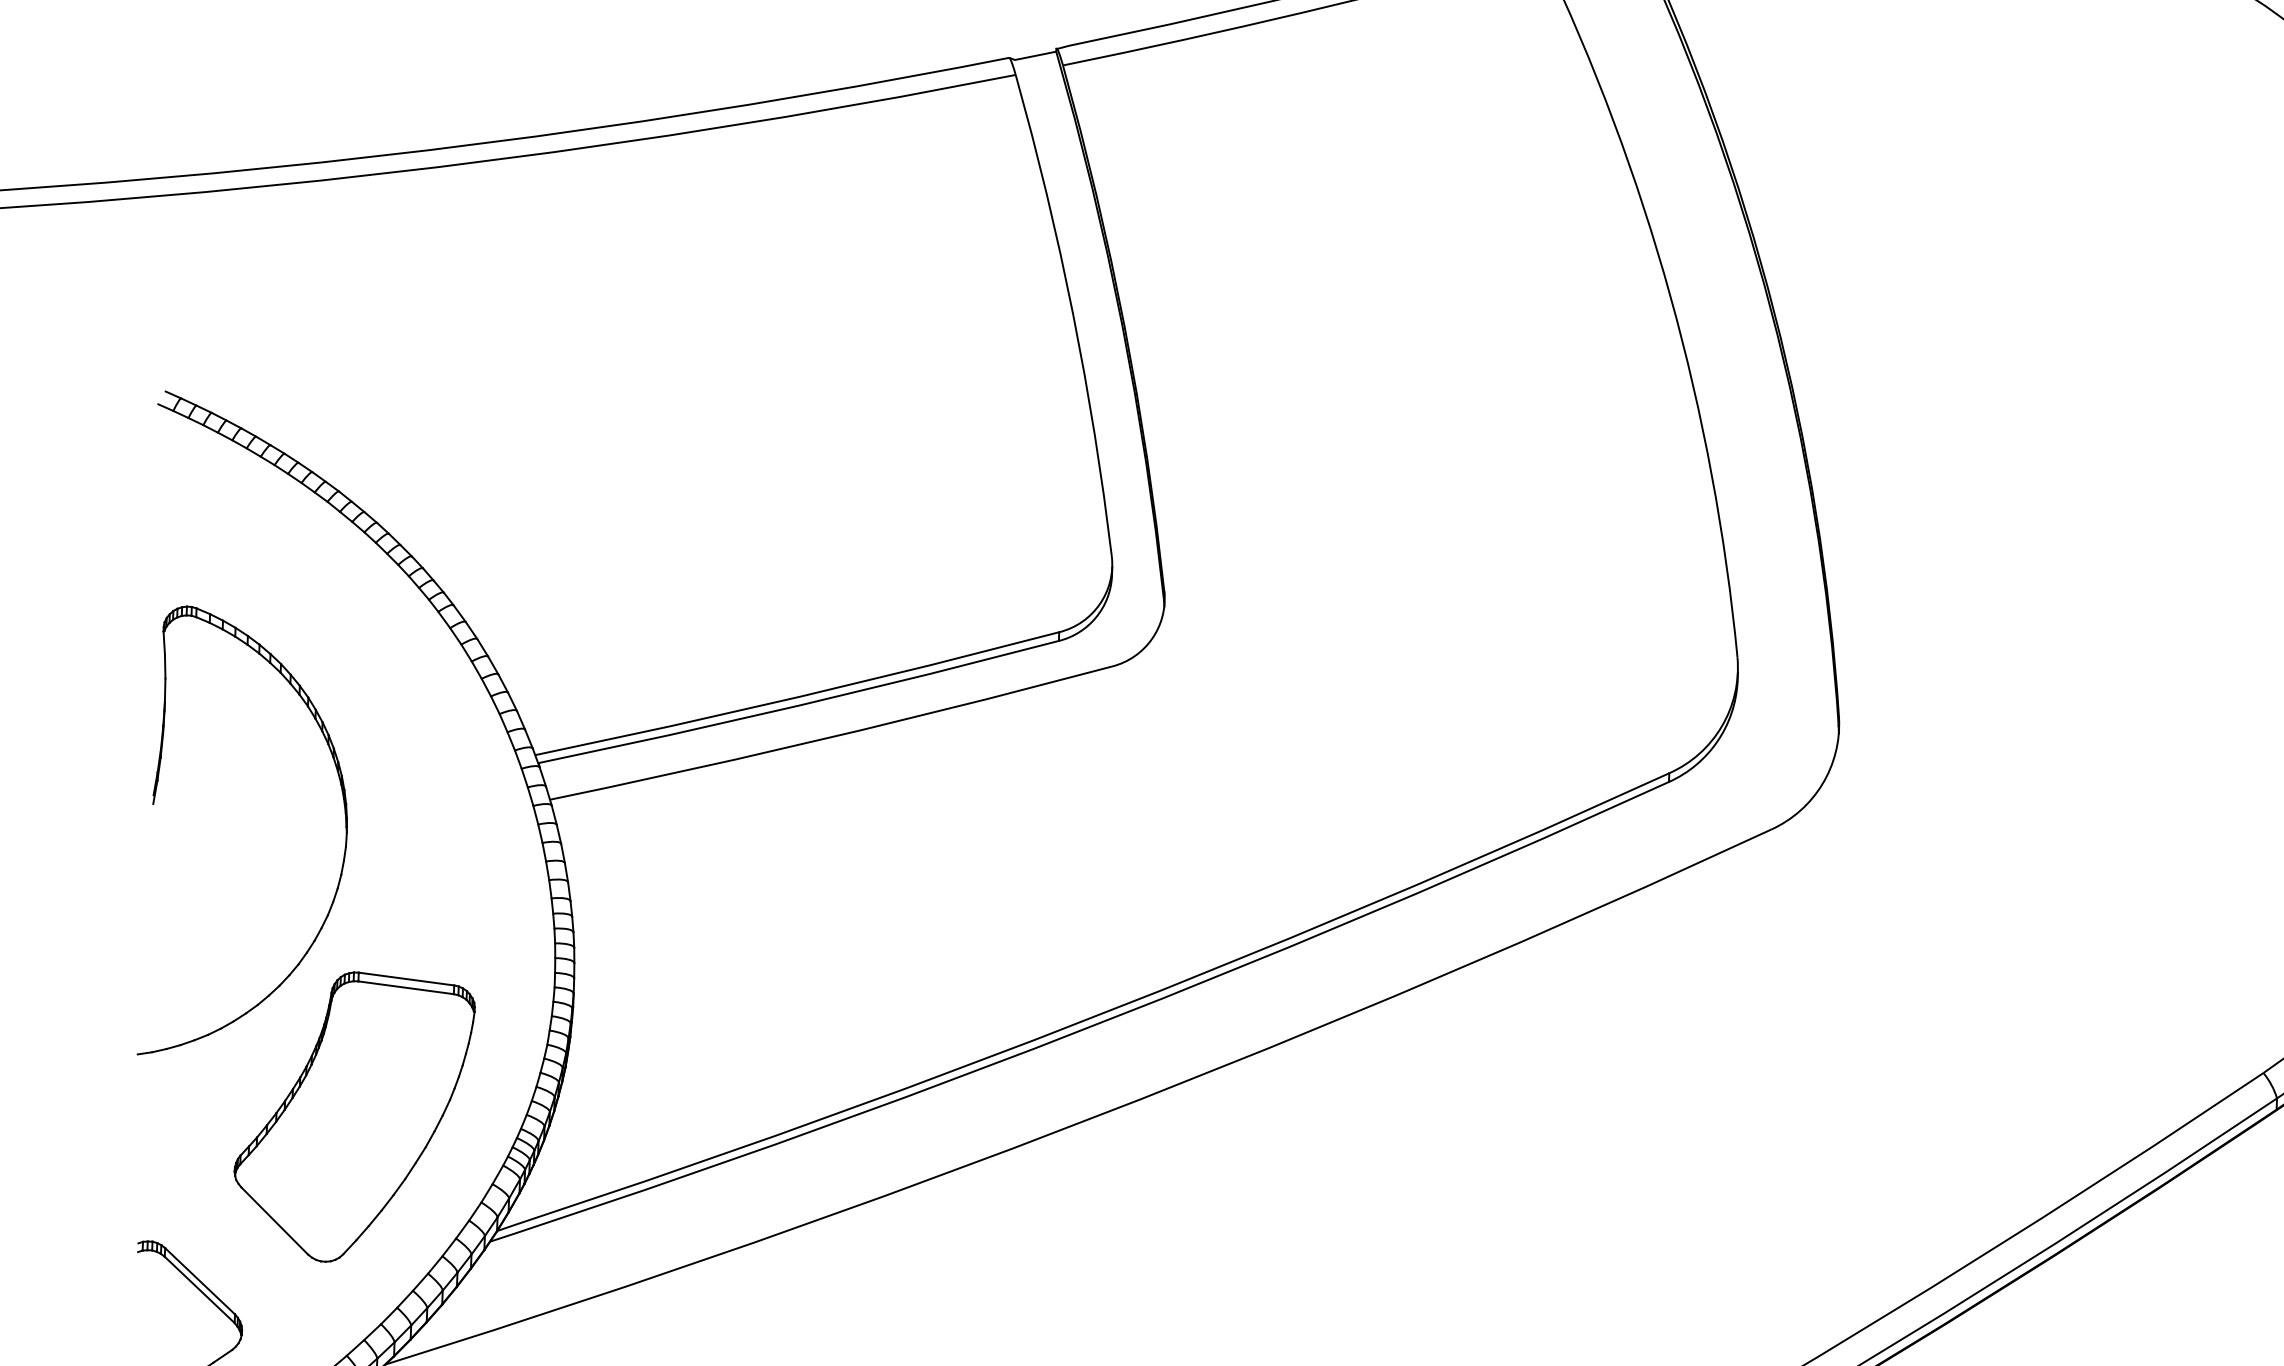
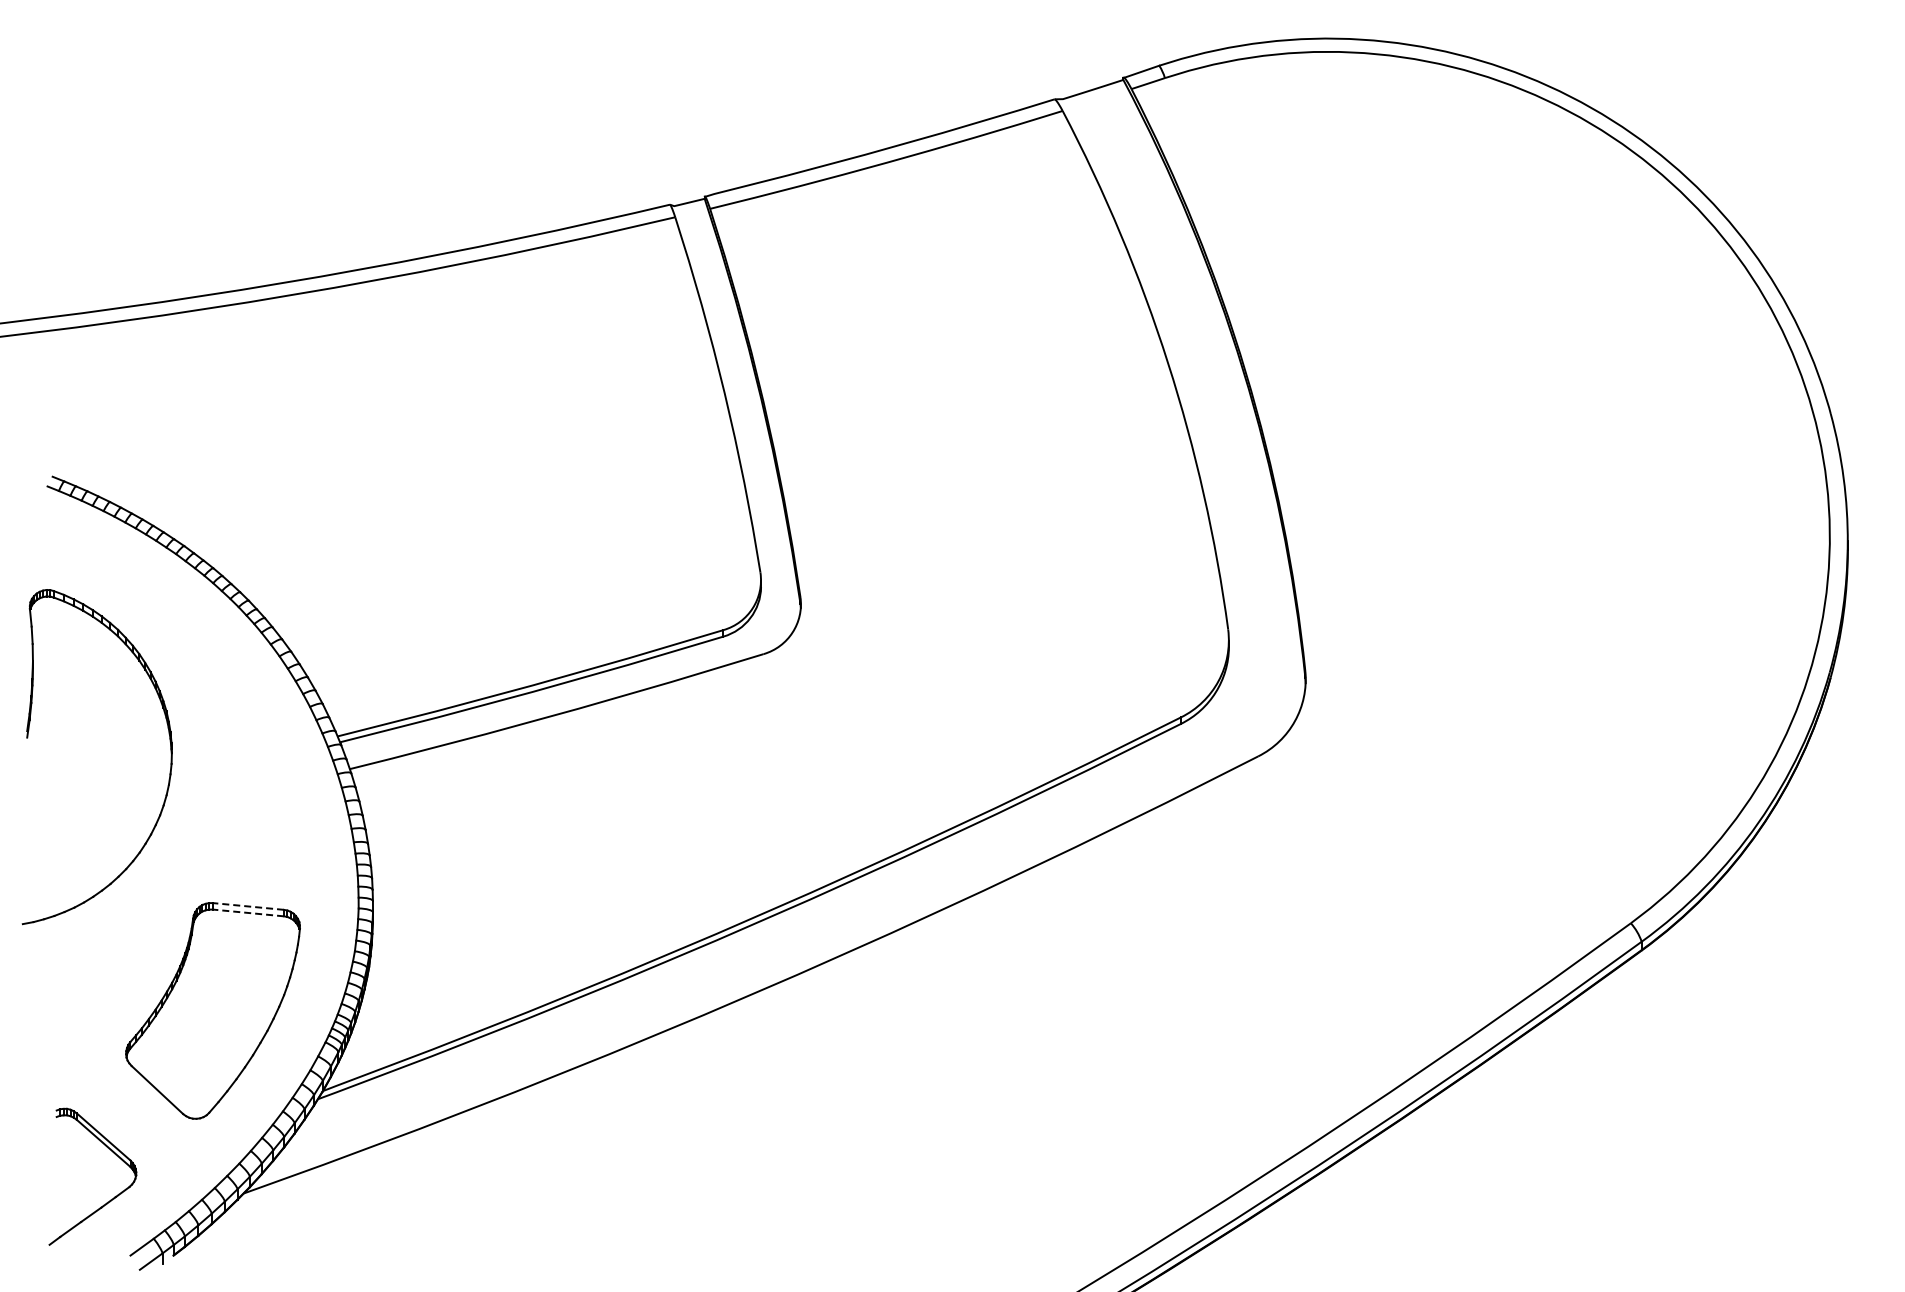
part: (155, 803) -> (28, 737), moved
line: (406, 979) -> (248, 906), solid -> dashed
line: (406, 987) -> (248, 912), solid -> dashed

